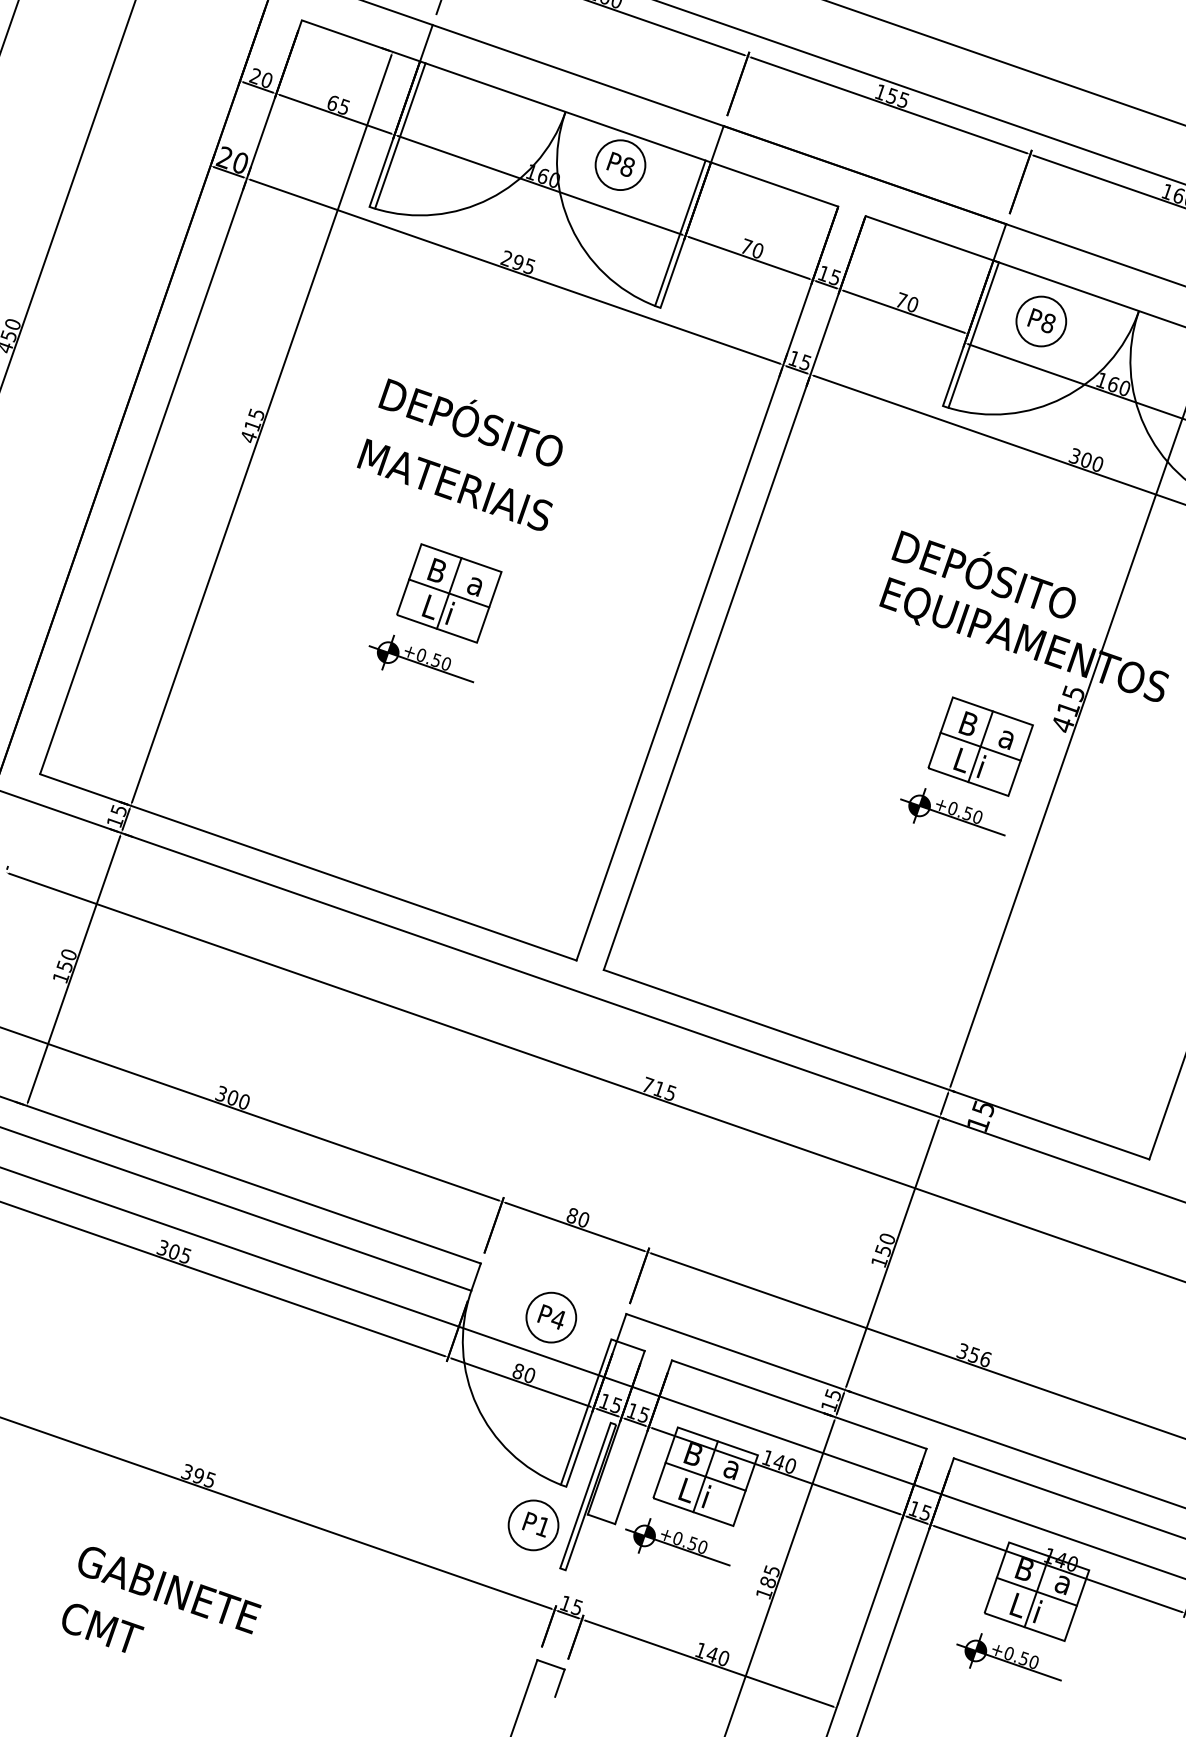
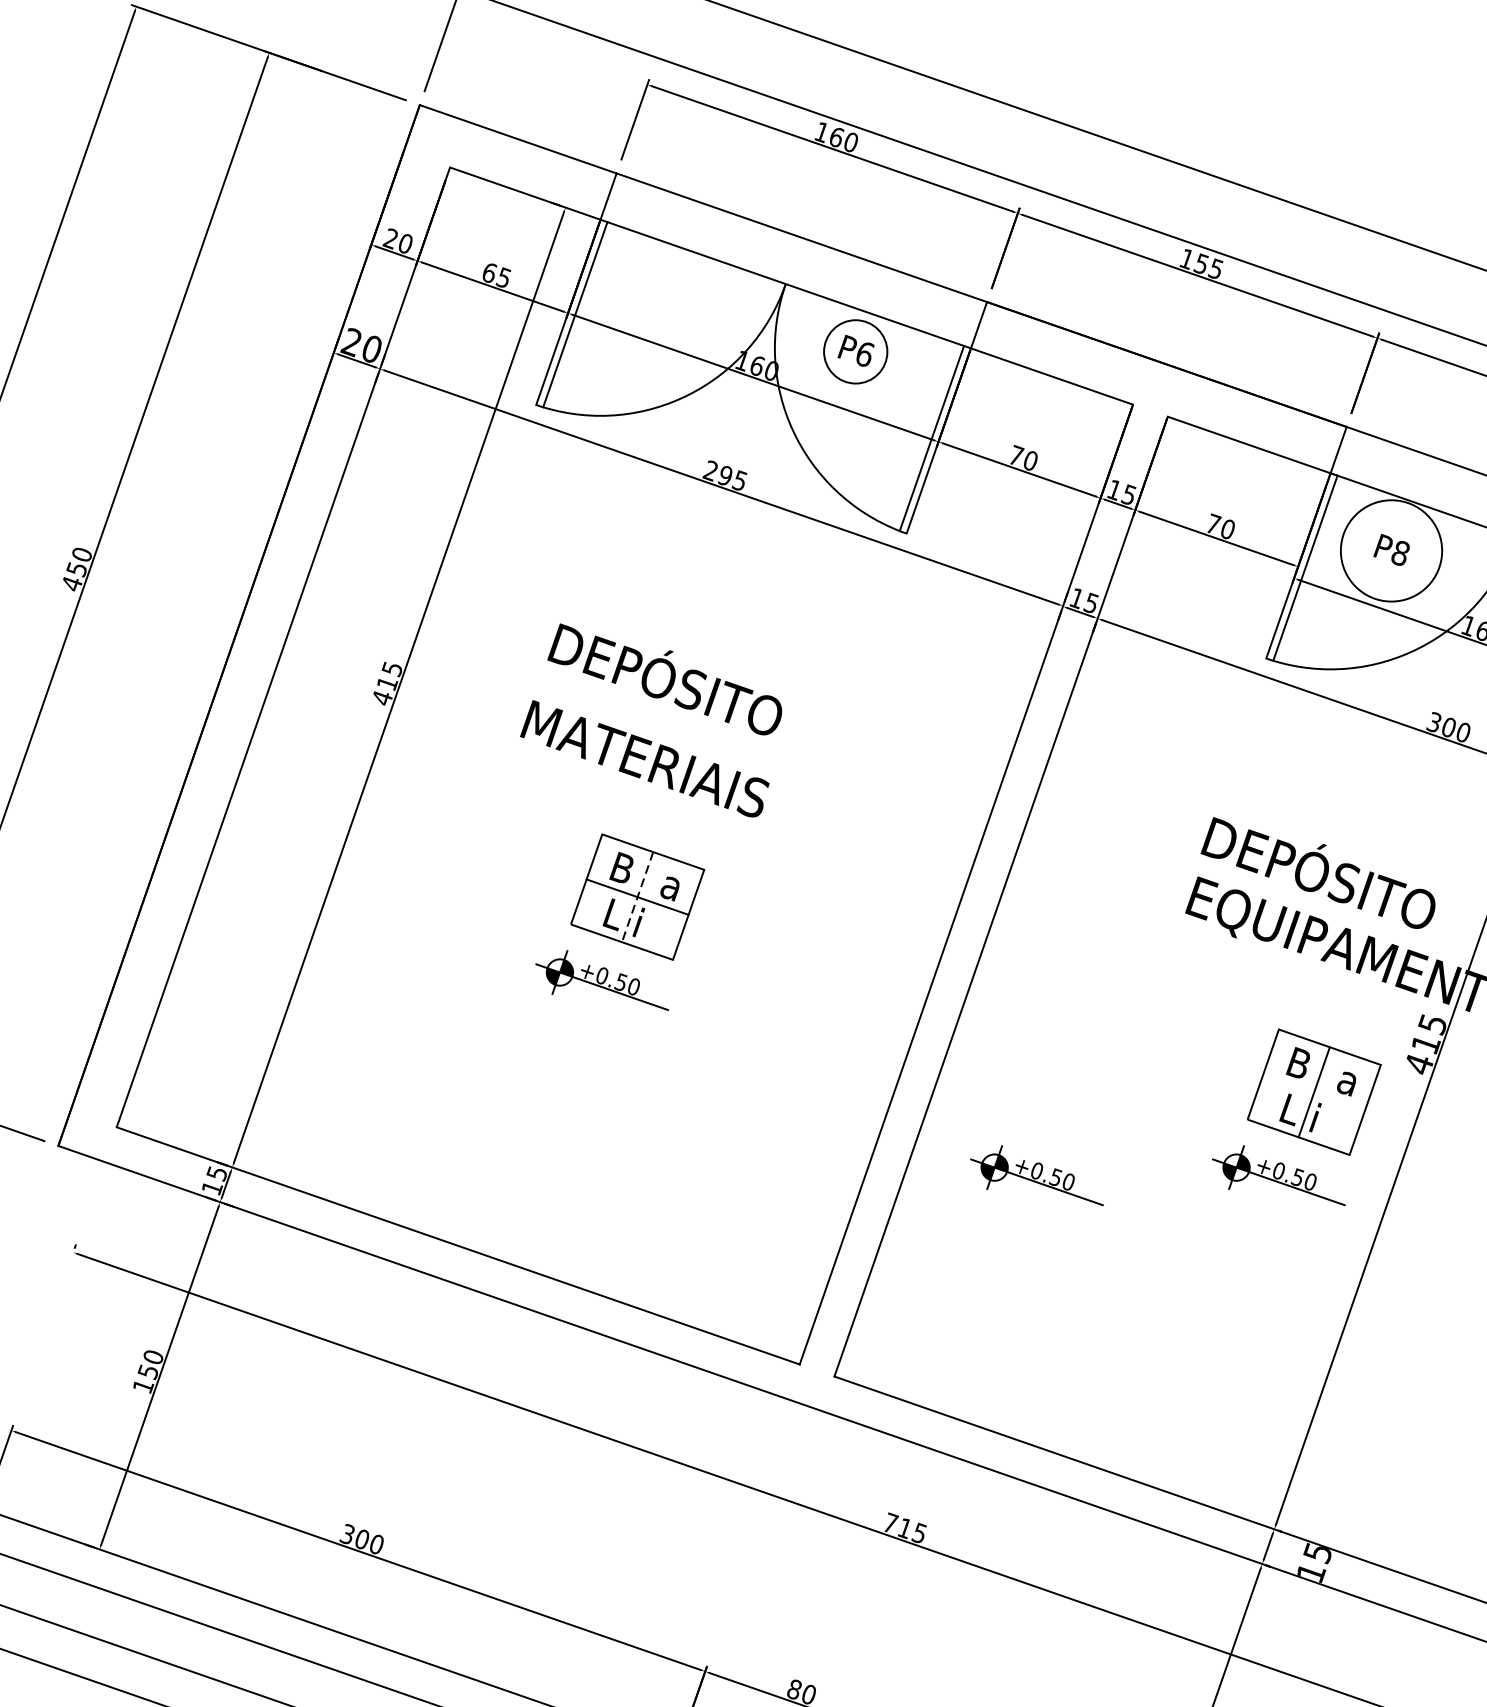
text: (627, 166) -> (864, 353), P8 -> P6
circle: (1041, 321) -> (1391, 550), size x1.6
line: (449, 593) -> (637, 897), solid -> dashed
line: (980, 746) -> (1314, 1091), removed
part: (762, 812) -> (1036, 1176), added

